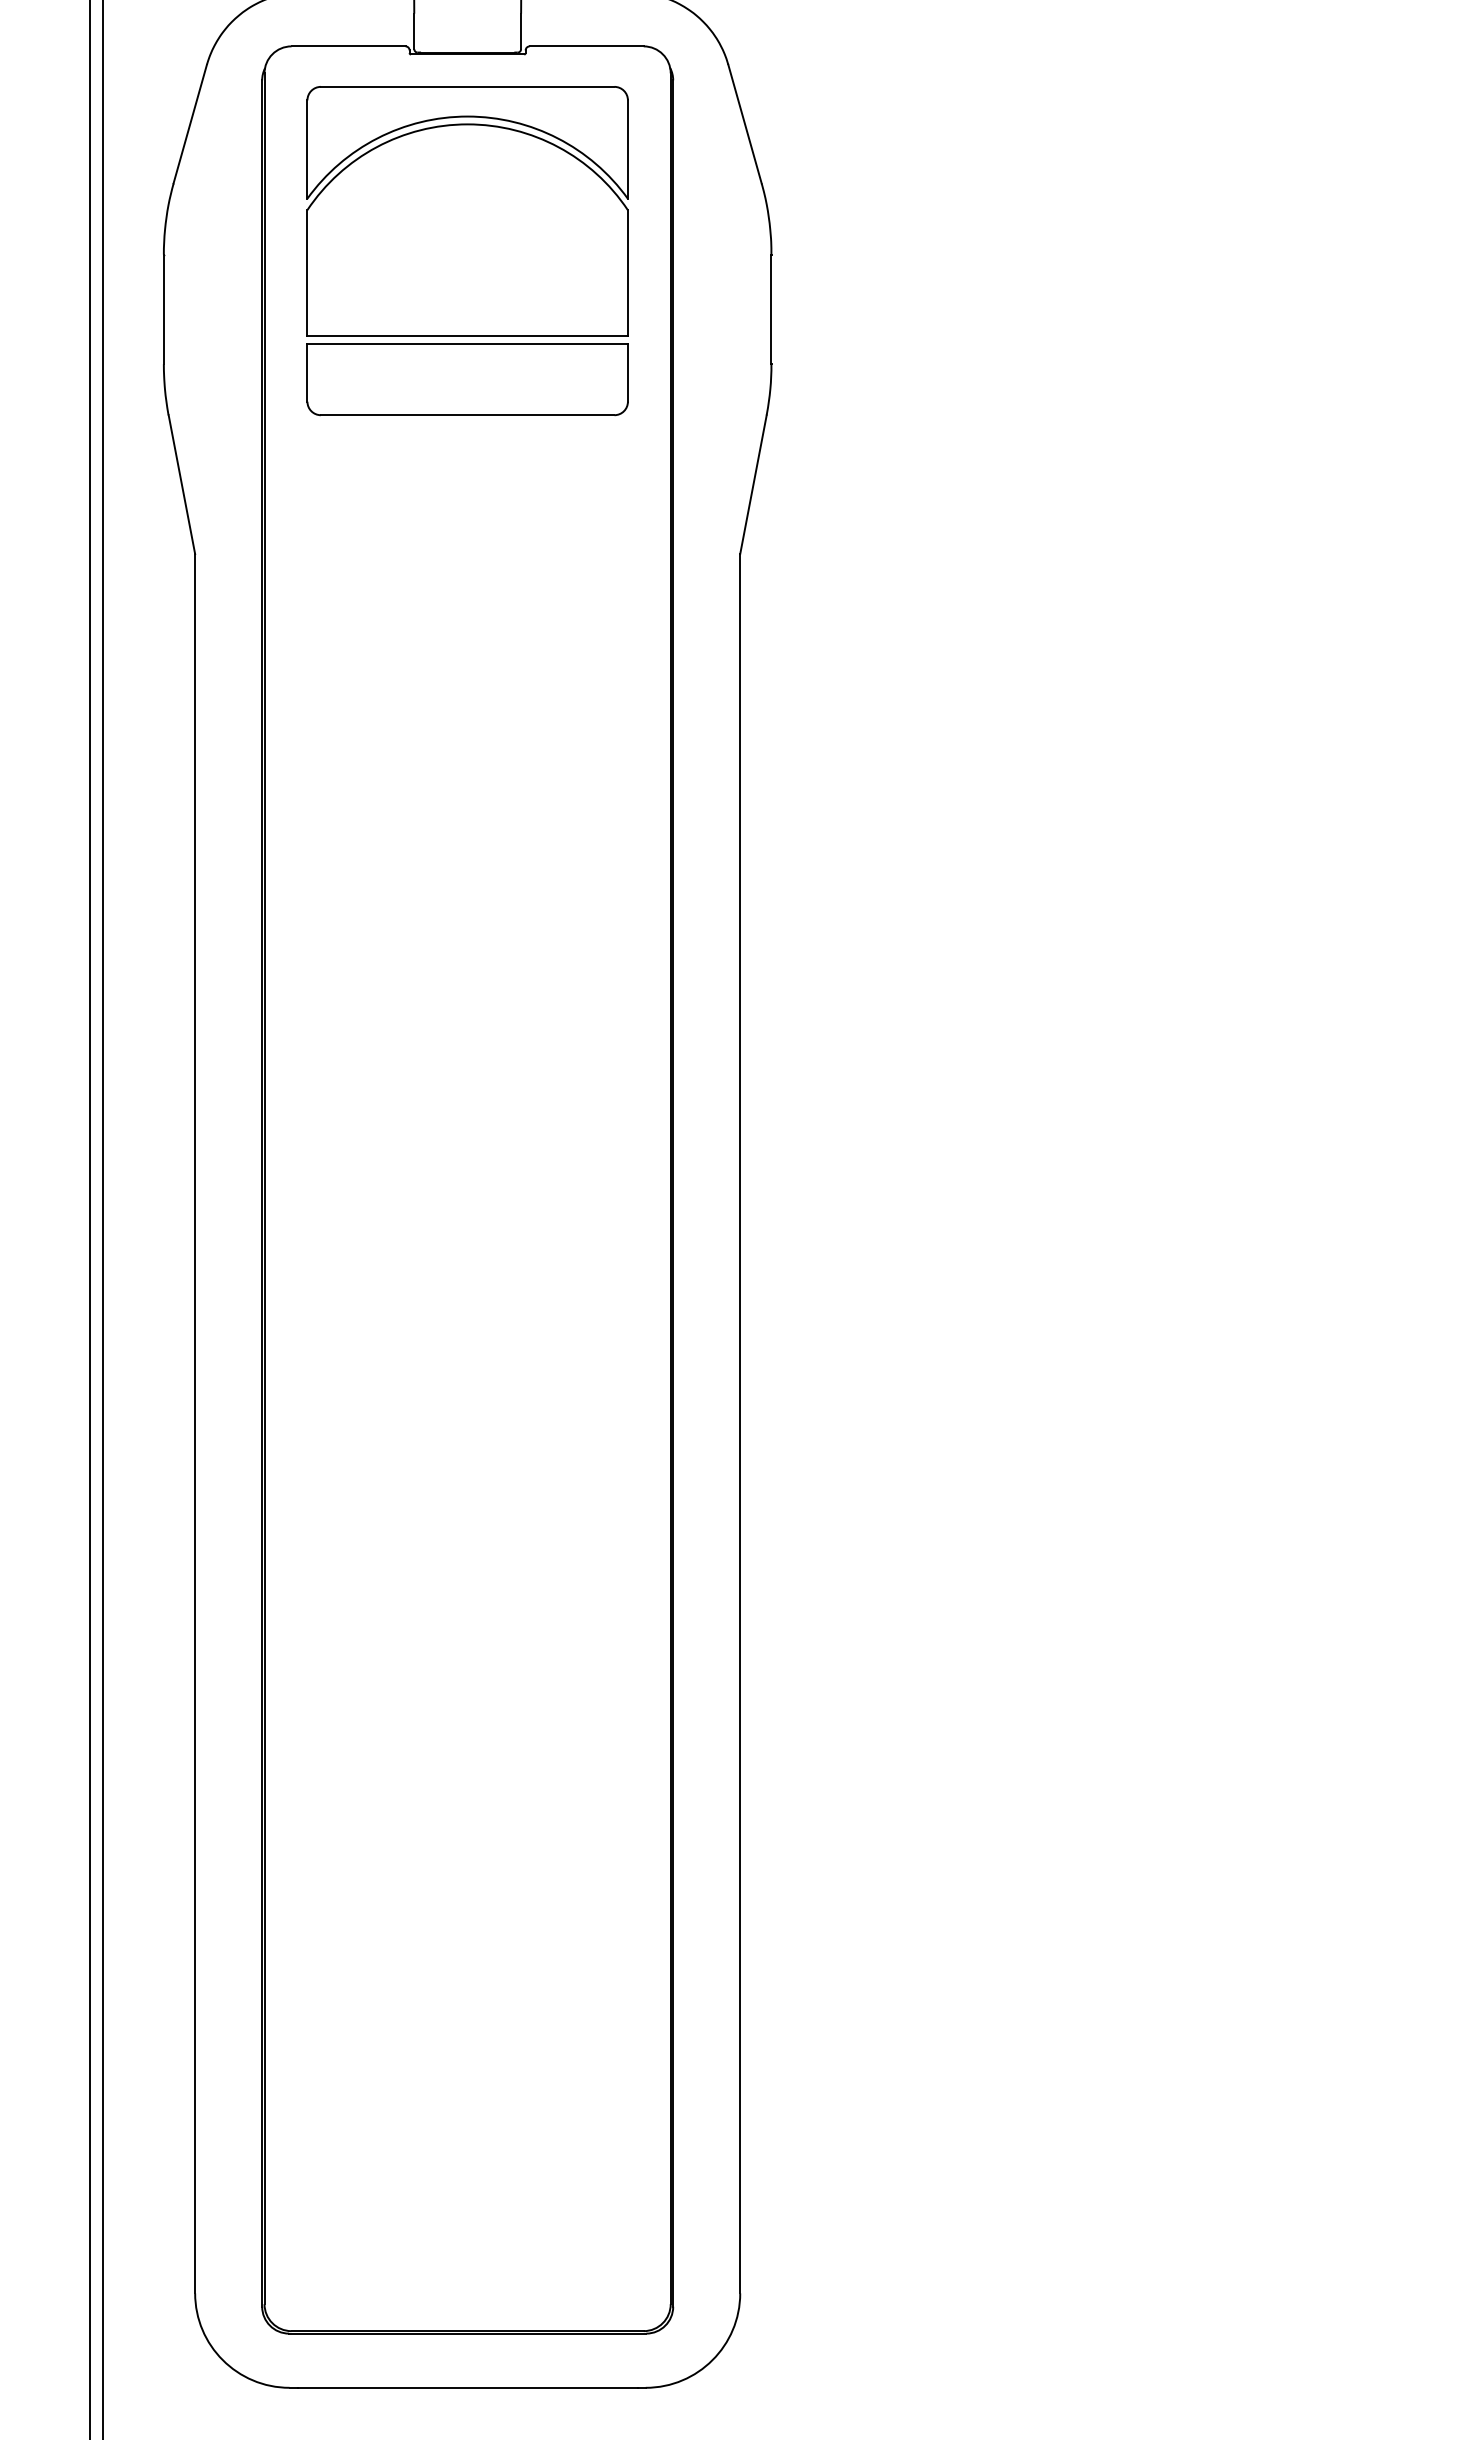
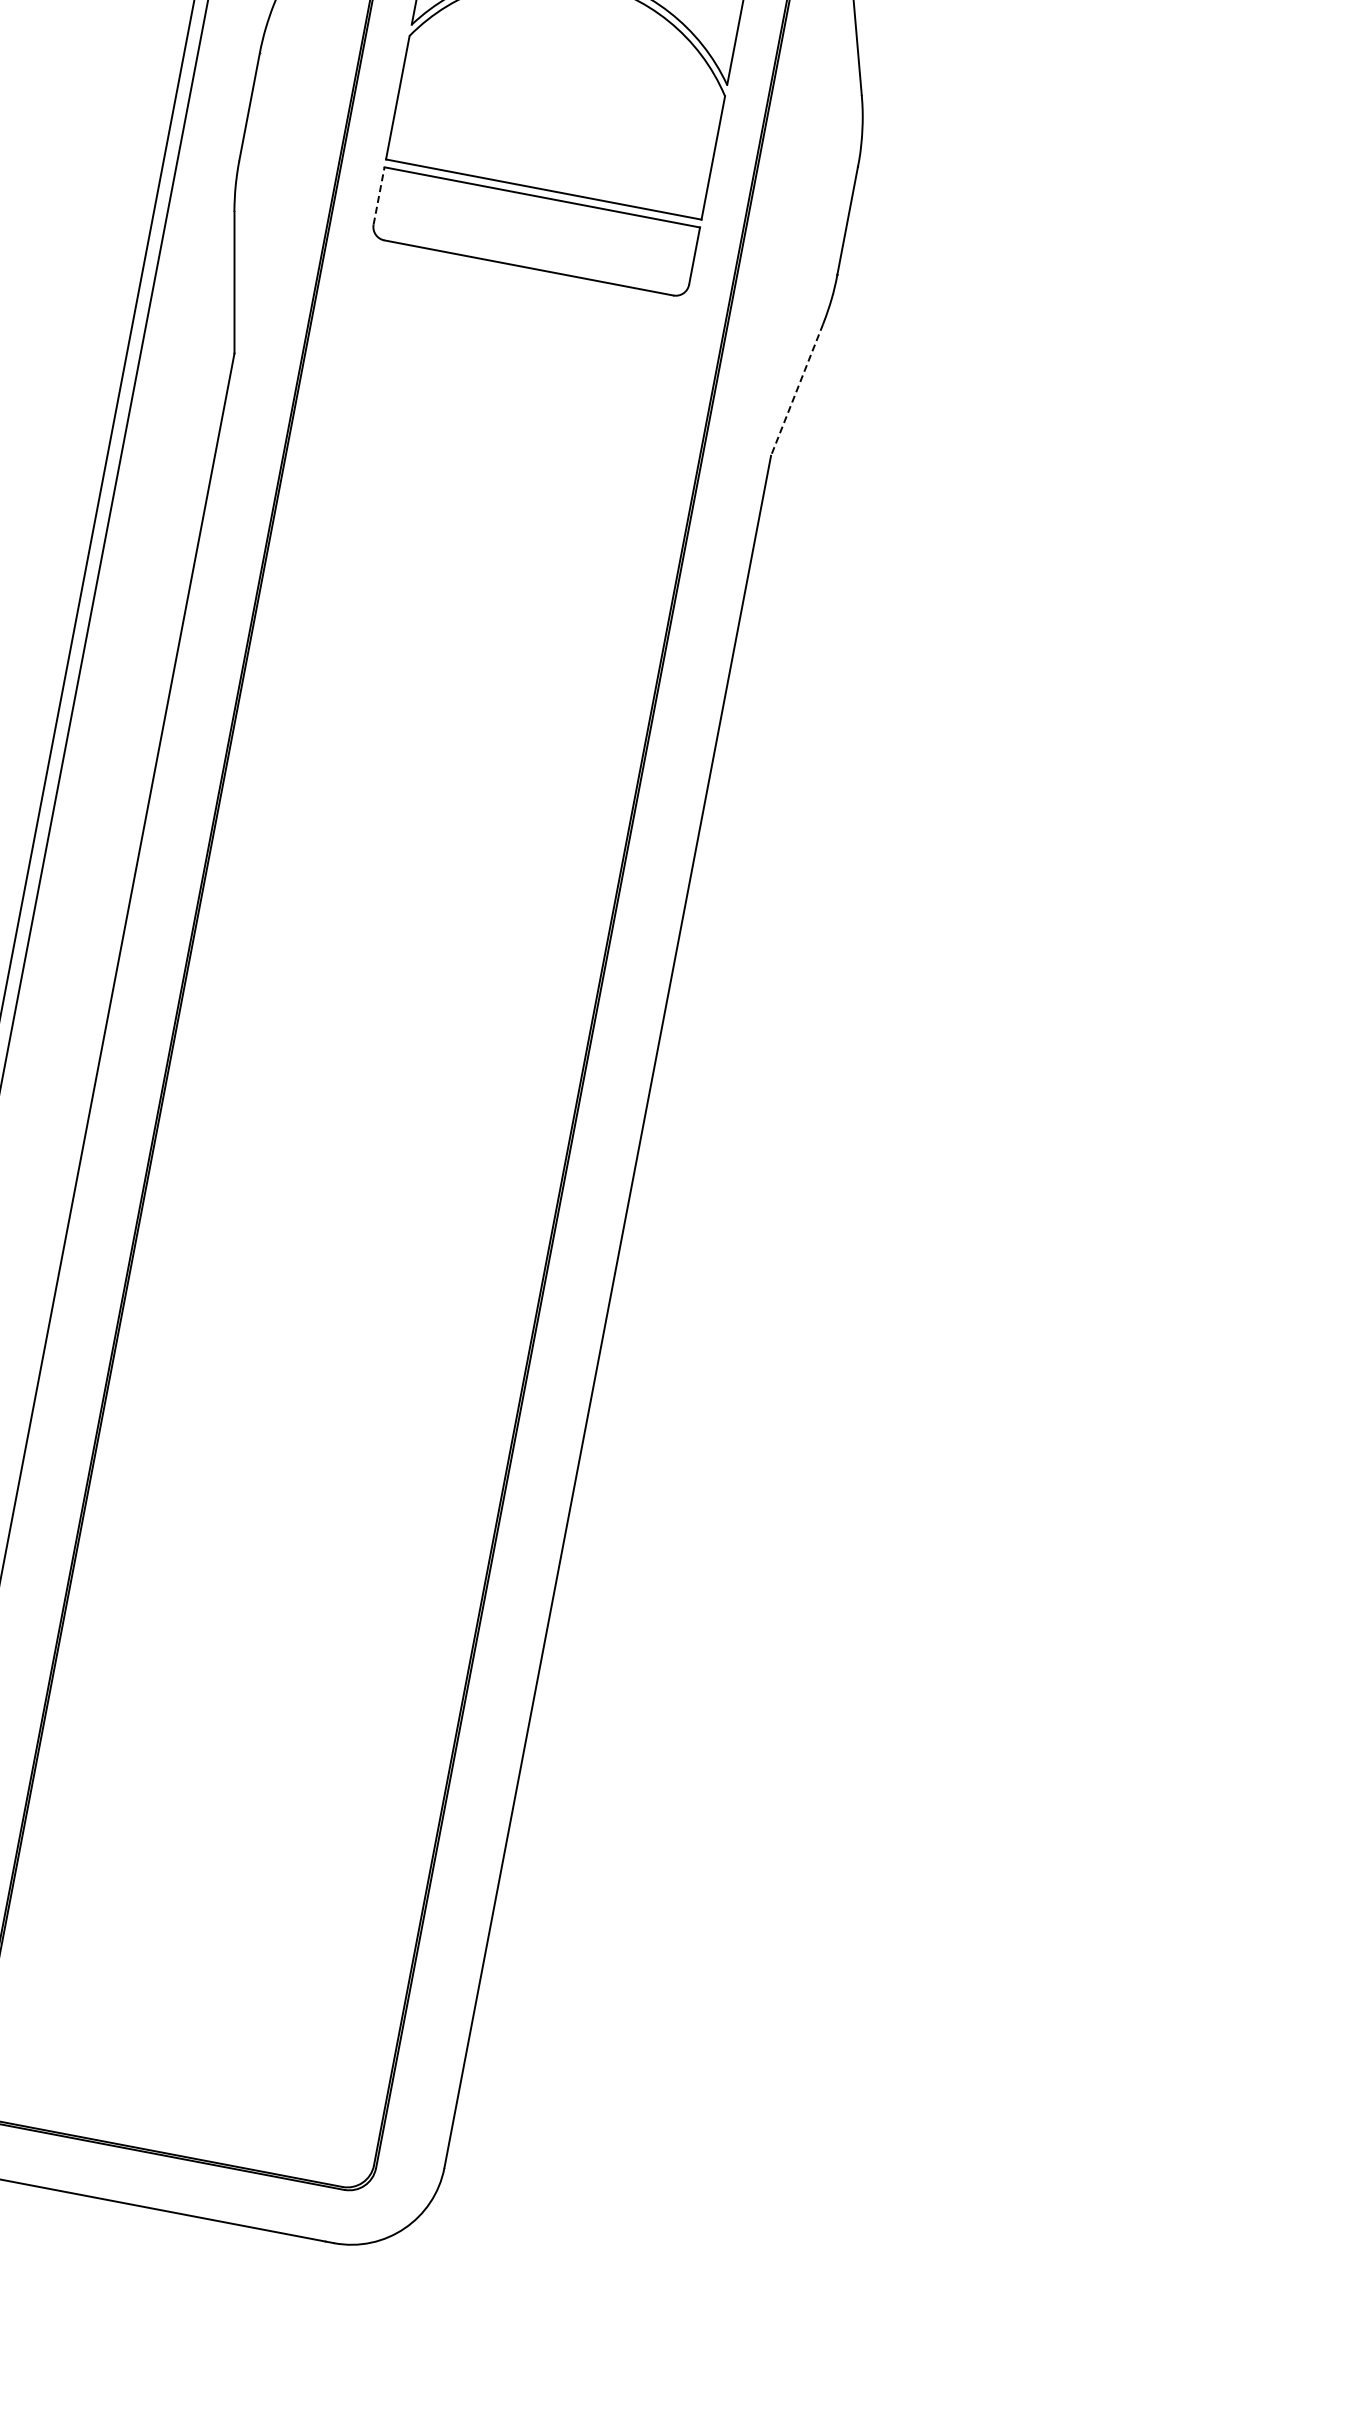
line: (307, 372) -> (379, 195), solid -> dashed
line: (753, 484) -> (797, 389), solid -> dashed

